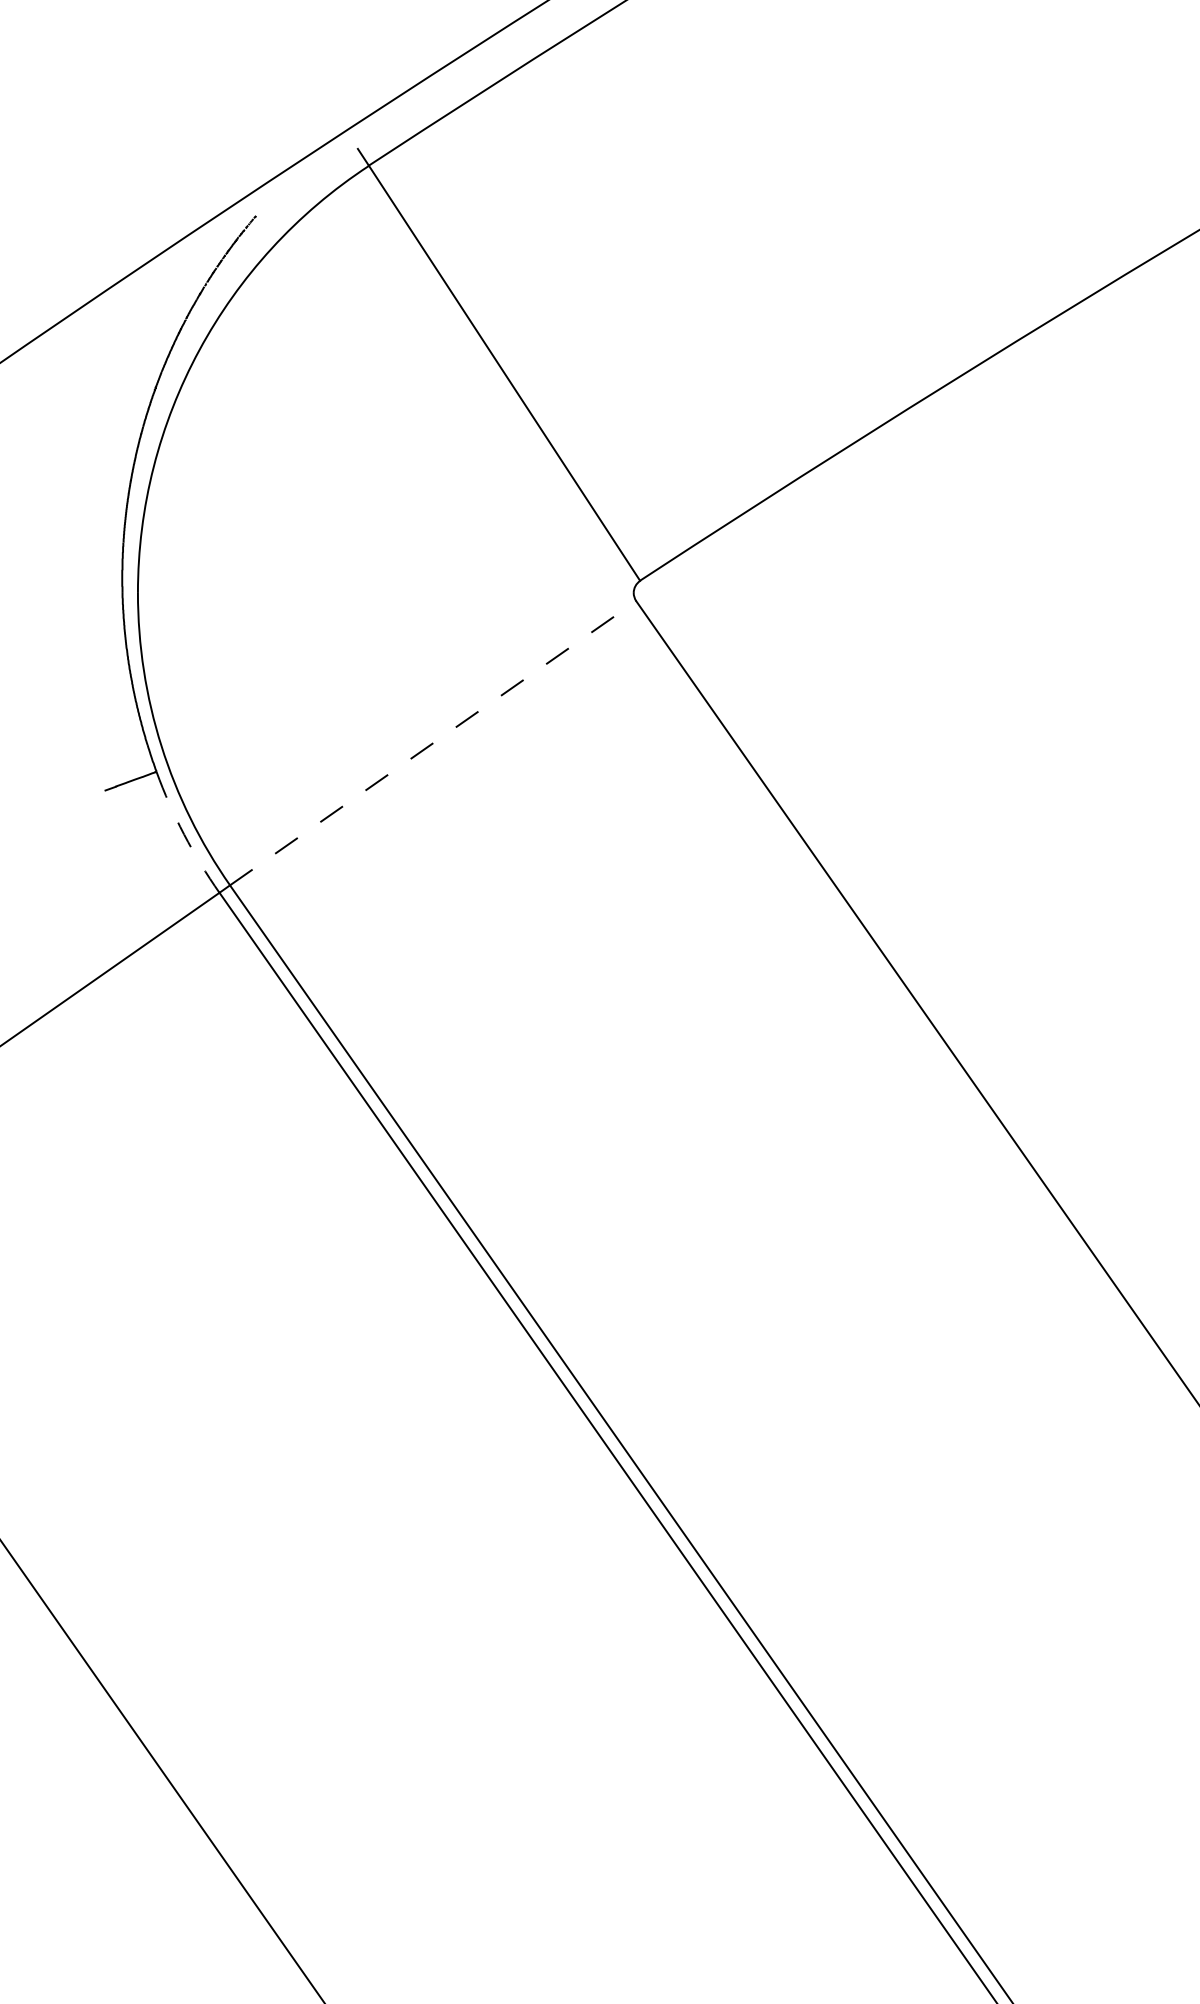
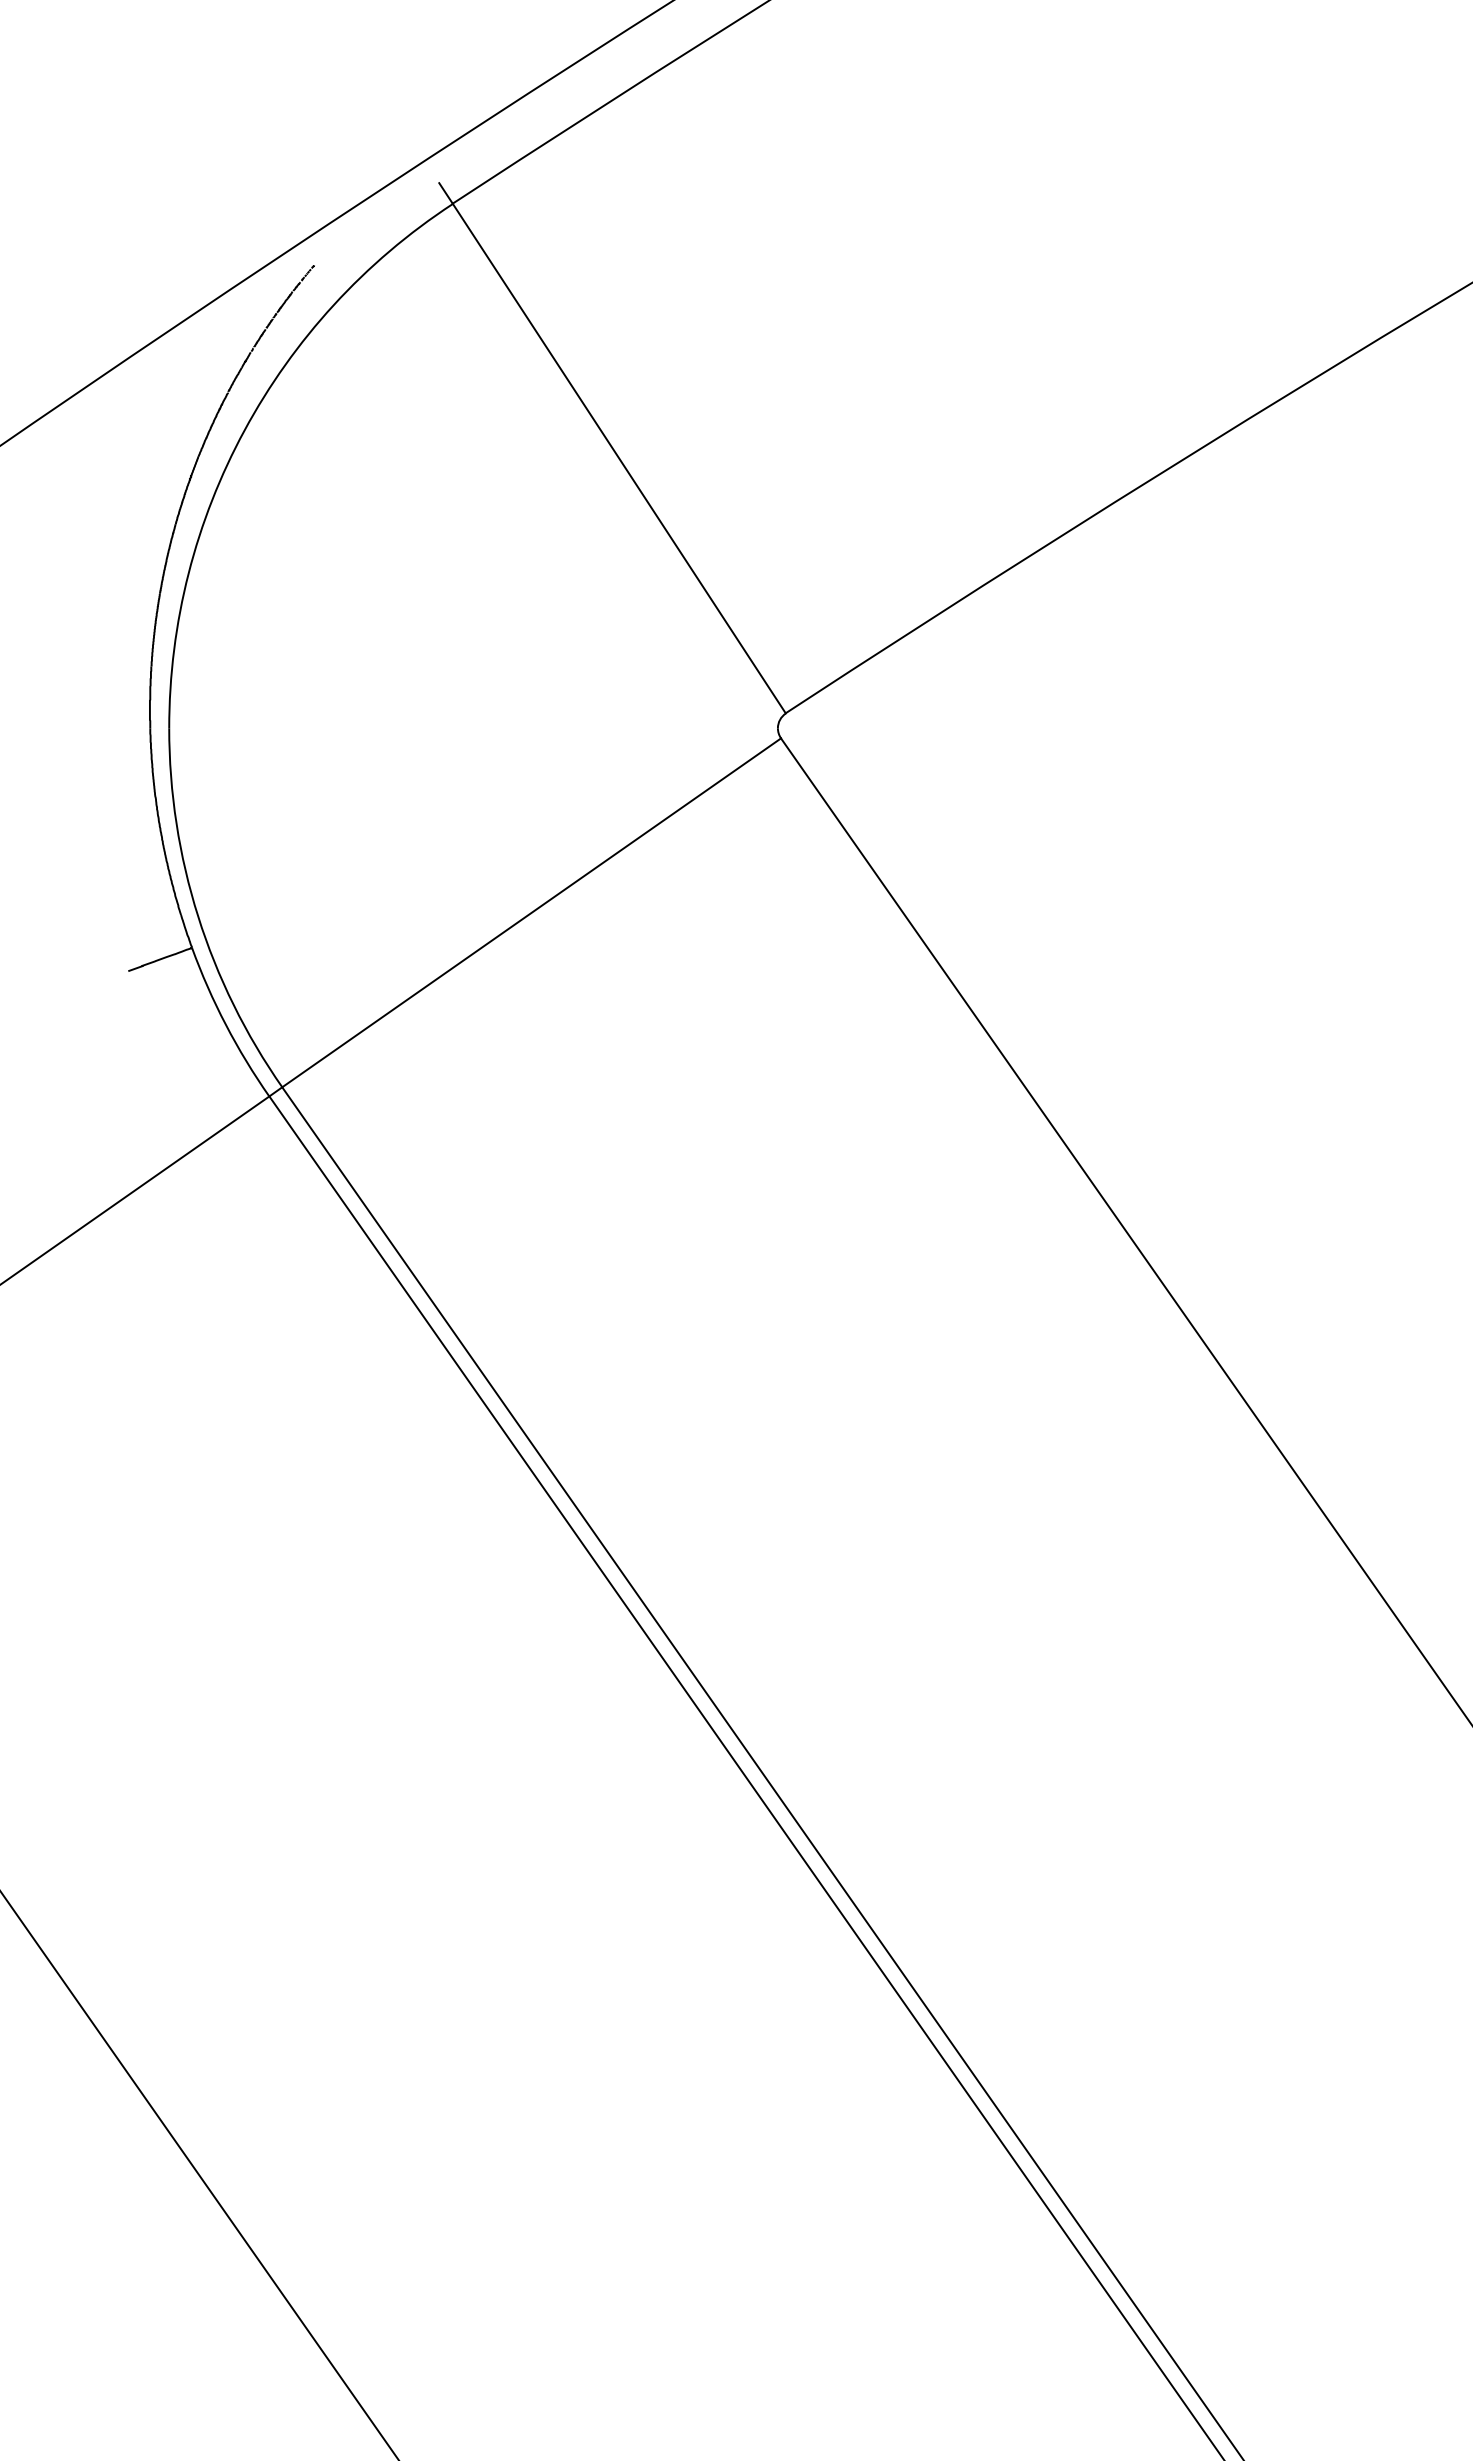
line: (433, 742) -> (532, 912), dashed -> solid
arc: (183, 834) -> (225, 1024), dashed -> solid

